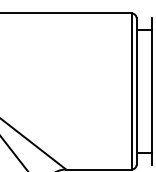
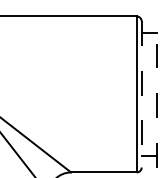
line: (151, 90) -> (156, 93), solid -> dashed
line: (136, 91) -> (141, 94), solid -> dashed

